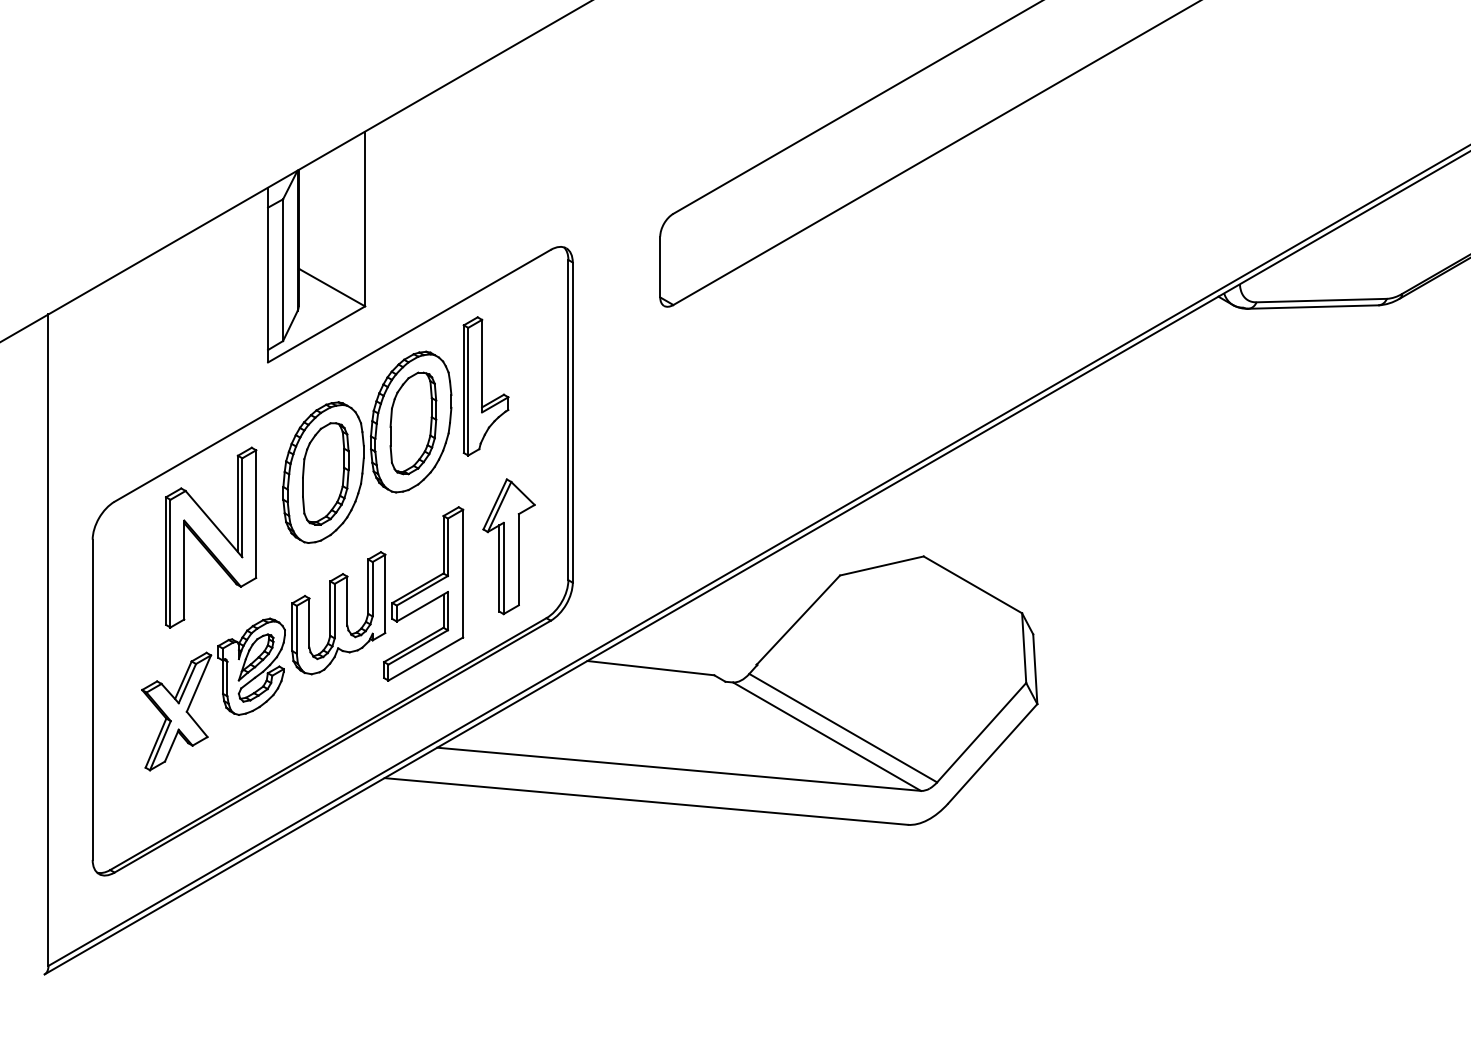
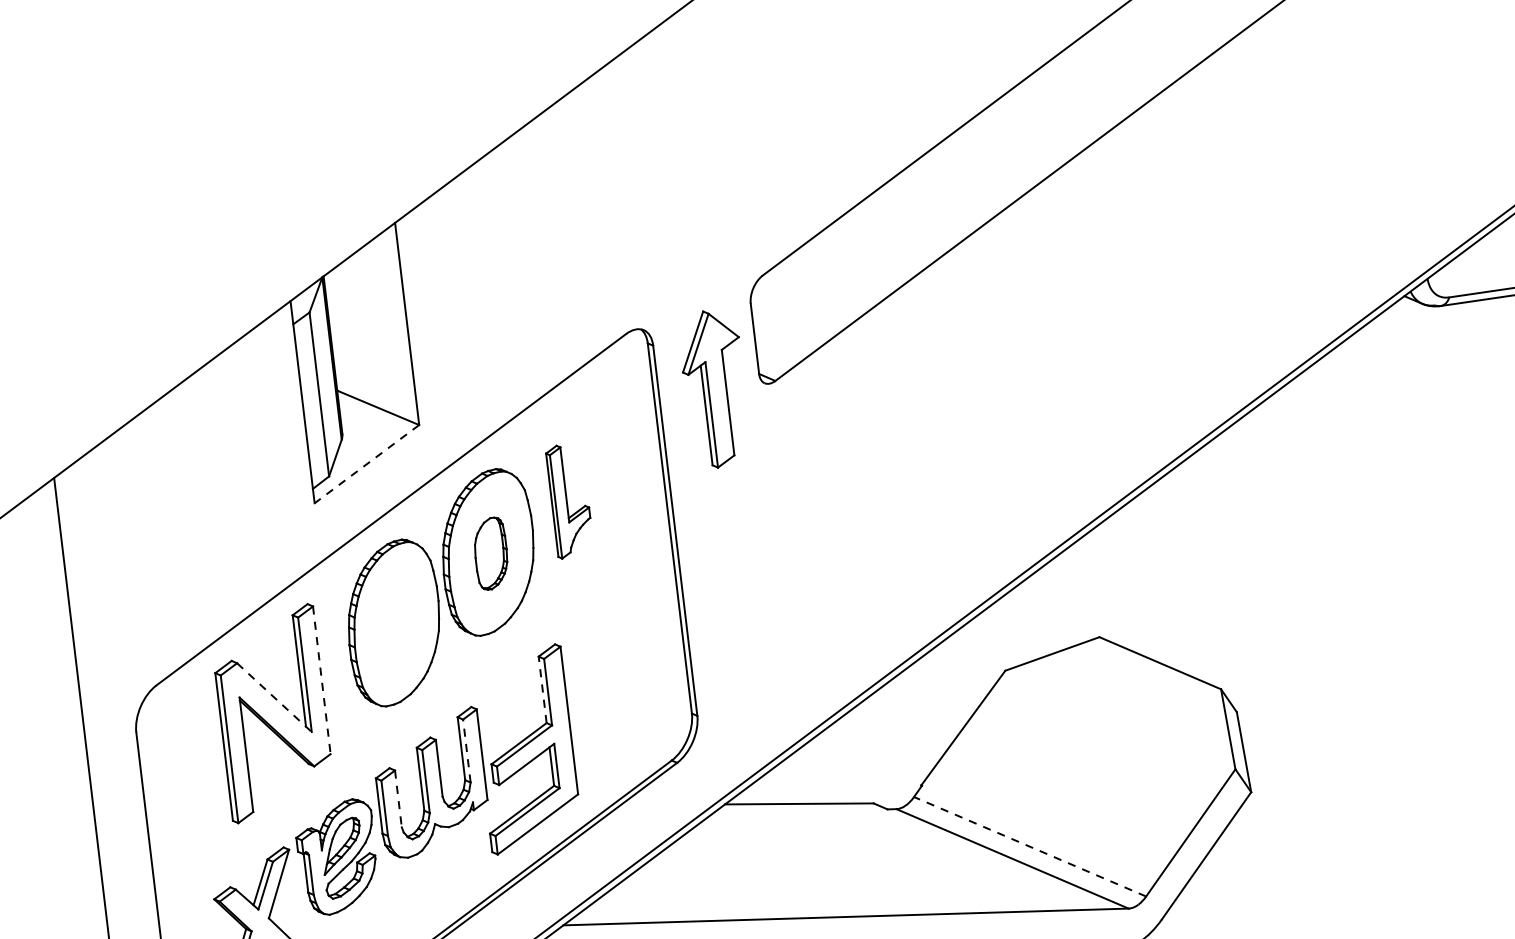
line: (316, 334) -> (366, 464), solid -> dashed
part: (485, 386) -> (569, 501), size x0.7
part: (413, 423) -> (491, 553), size x0.6
part: (325, 473) -> (396, 623), removed
line: (256, 514) -> (322, 680), solid -> dashed
line: (214, 524) -> (275, 697), solid -> dashed
line: (443, 544) -> (542, 689), solid -> dashed
part: (508, 546) -> (714, 388), moved
line: (372, 588) -> (466, 750), solid -> dashed
line: (309, 623) -> (398, 799), solid -> dashed
line: (842, 727) -> (1029, 846), solid -> dashed

